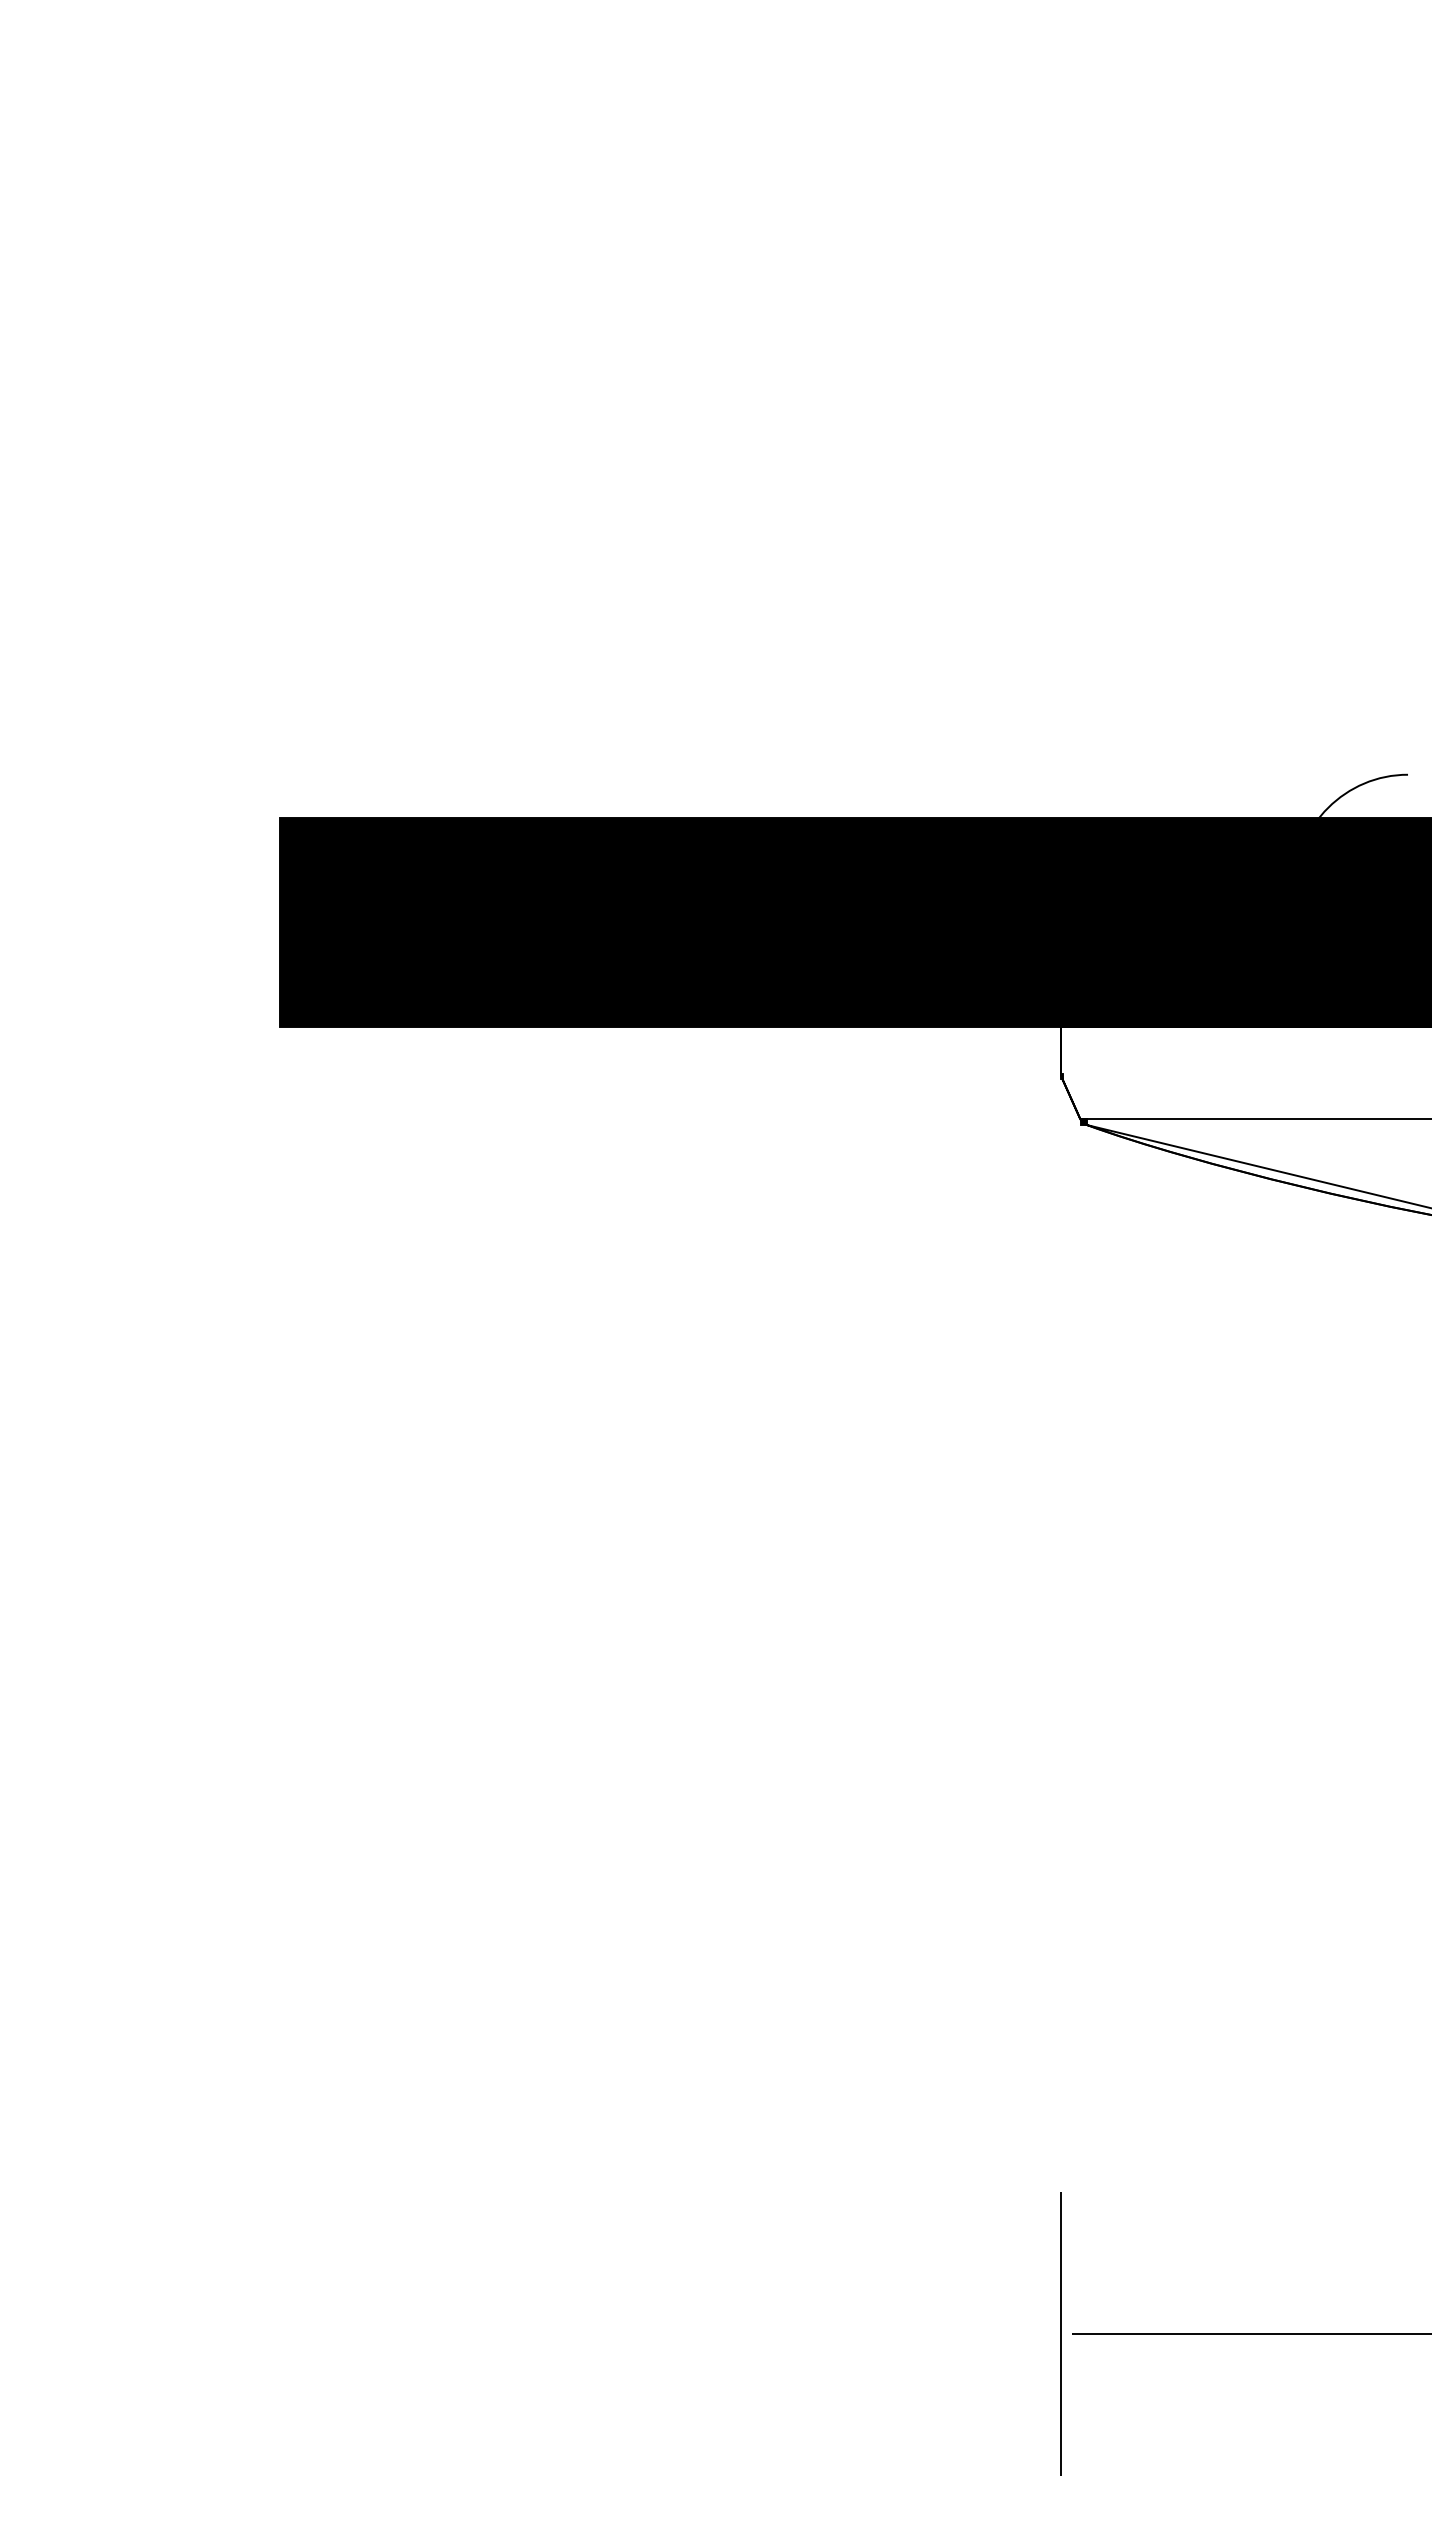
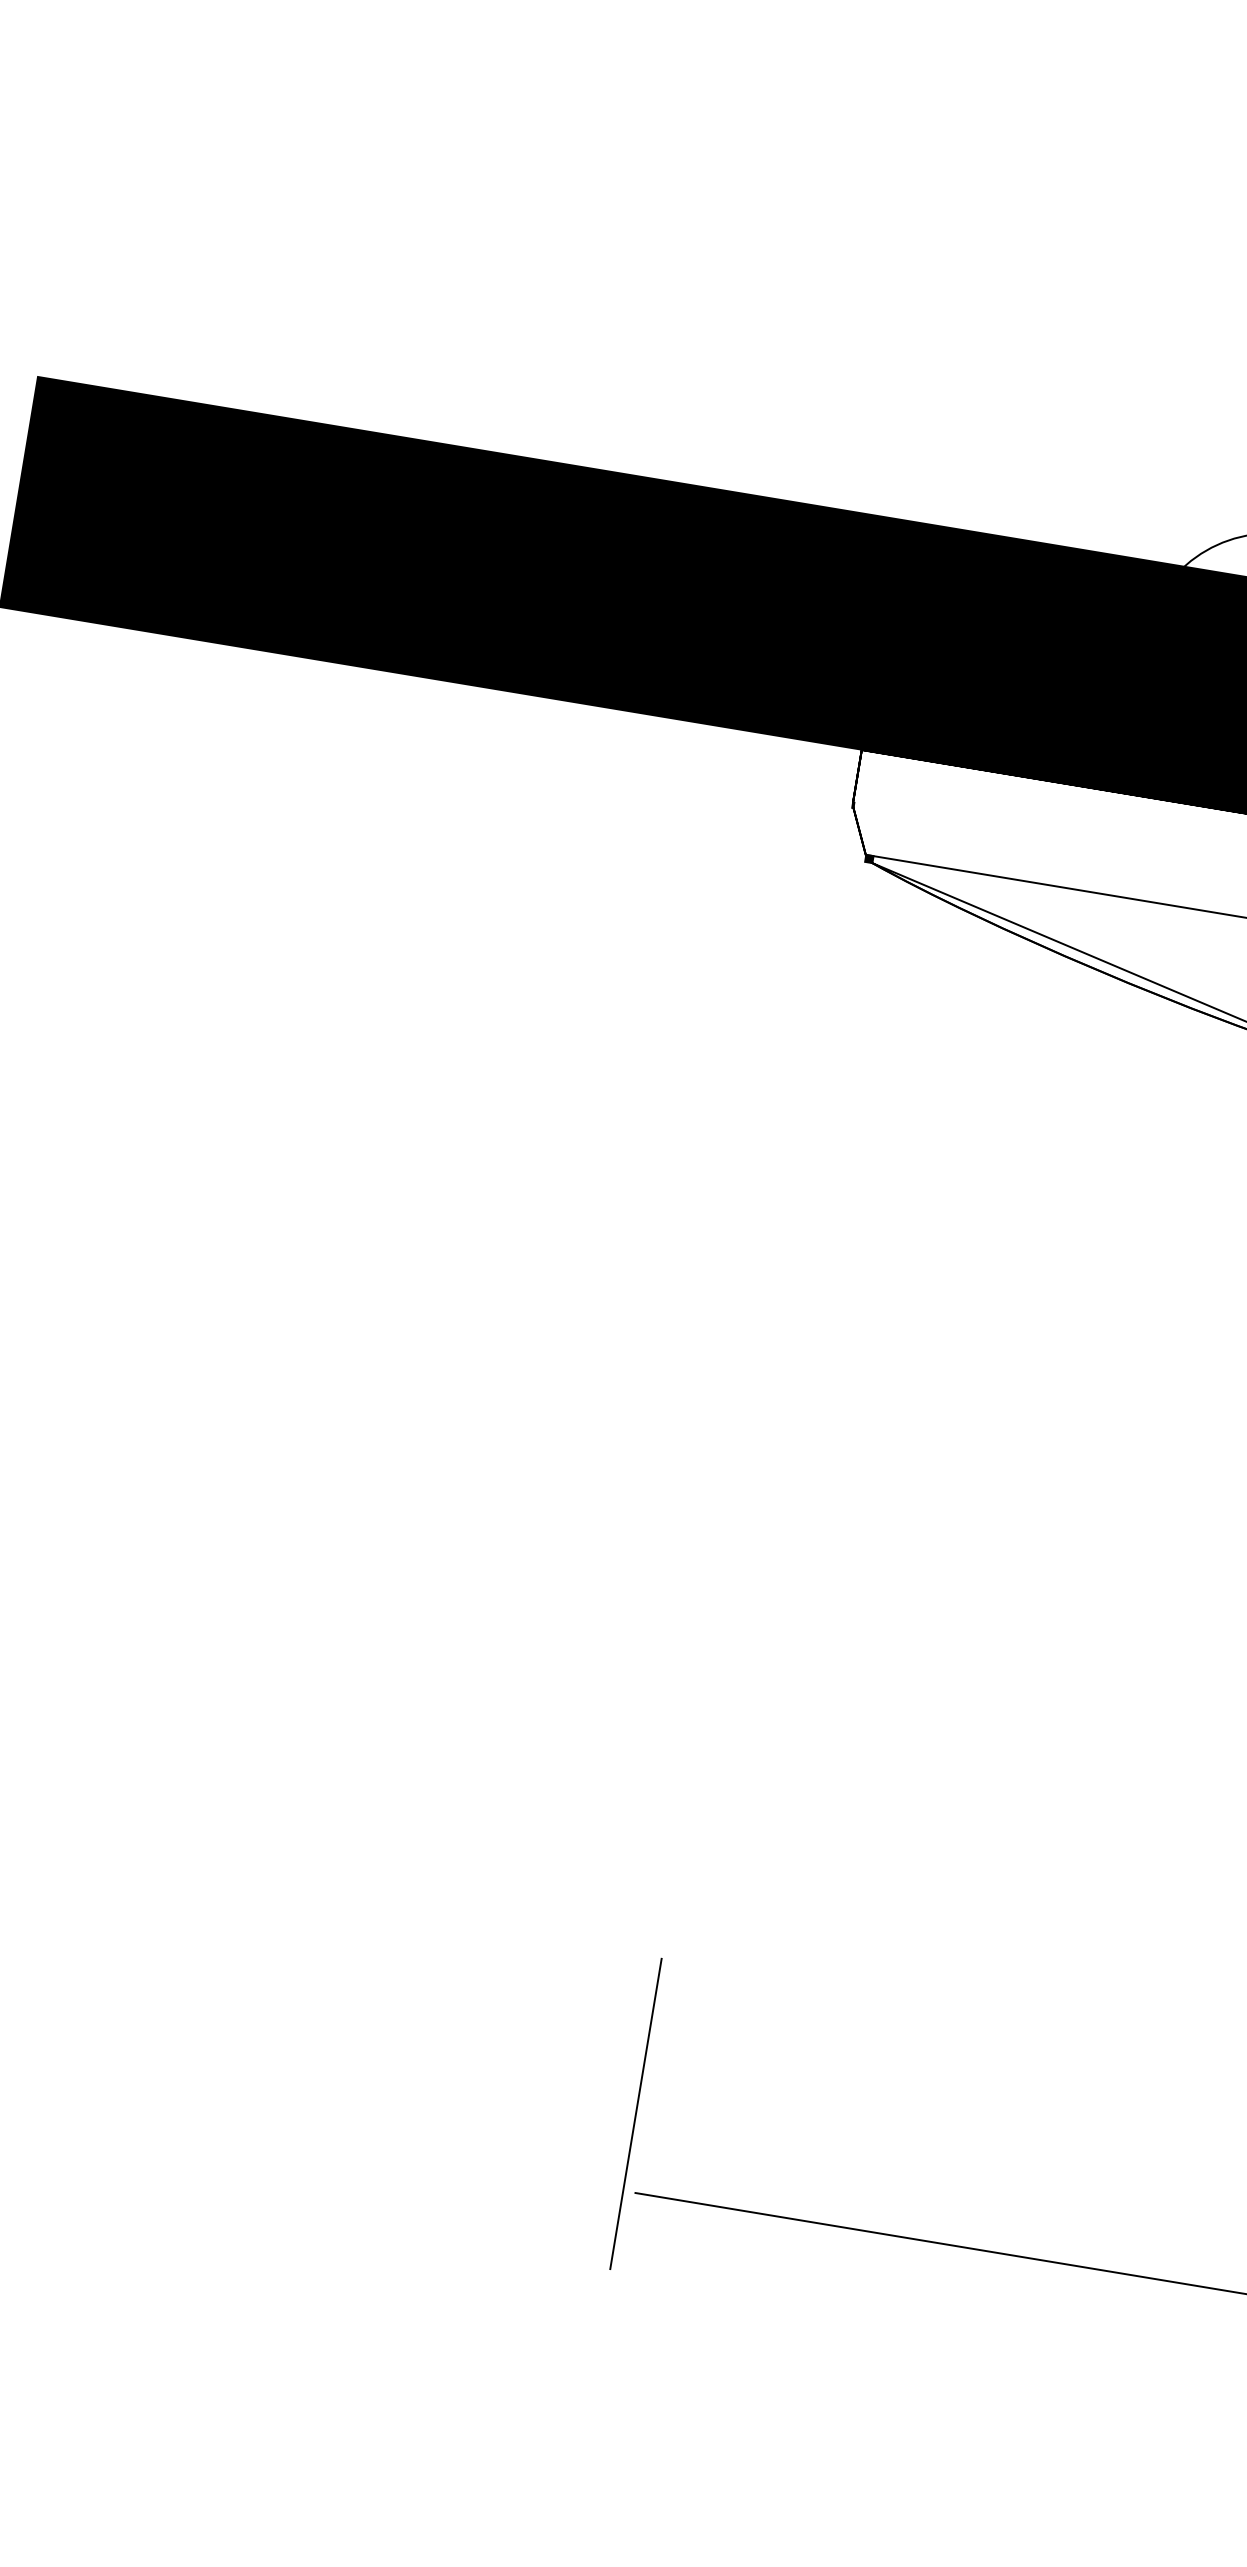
line: (1060, 2333) -> (635, 2113), moved

